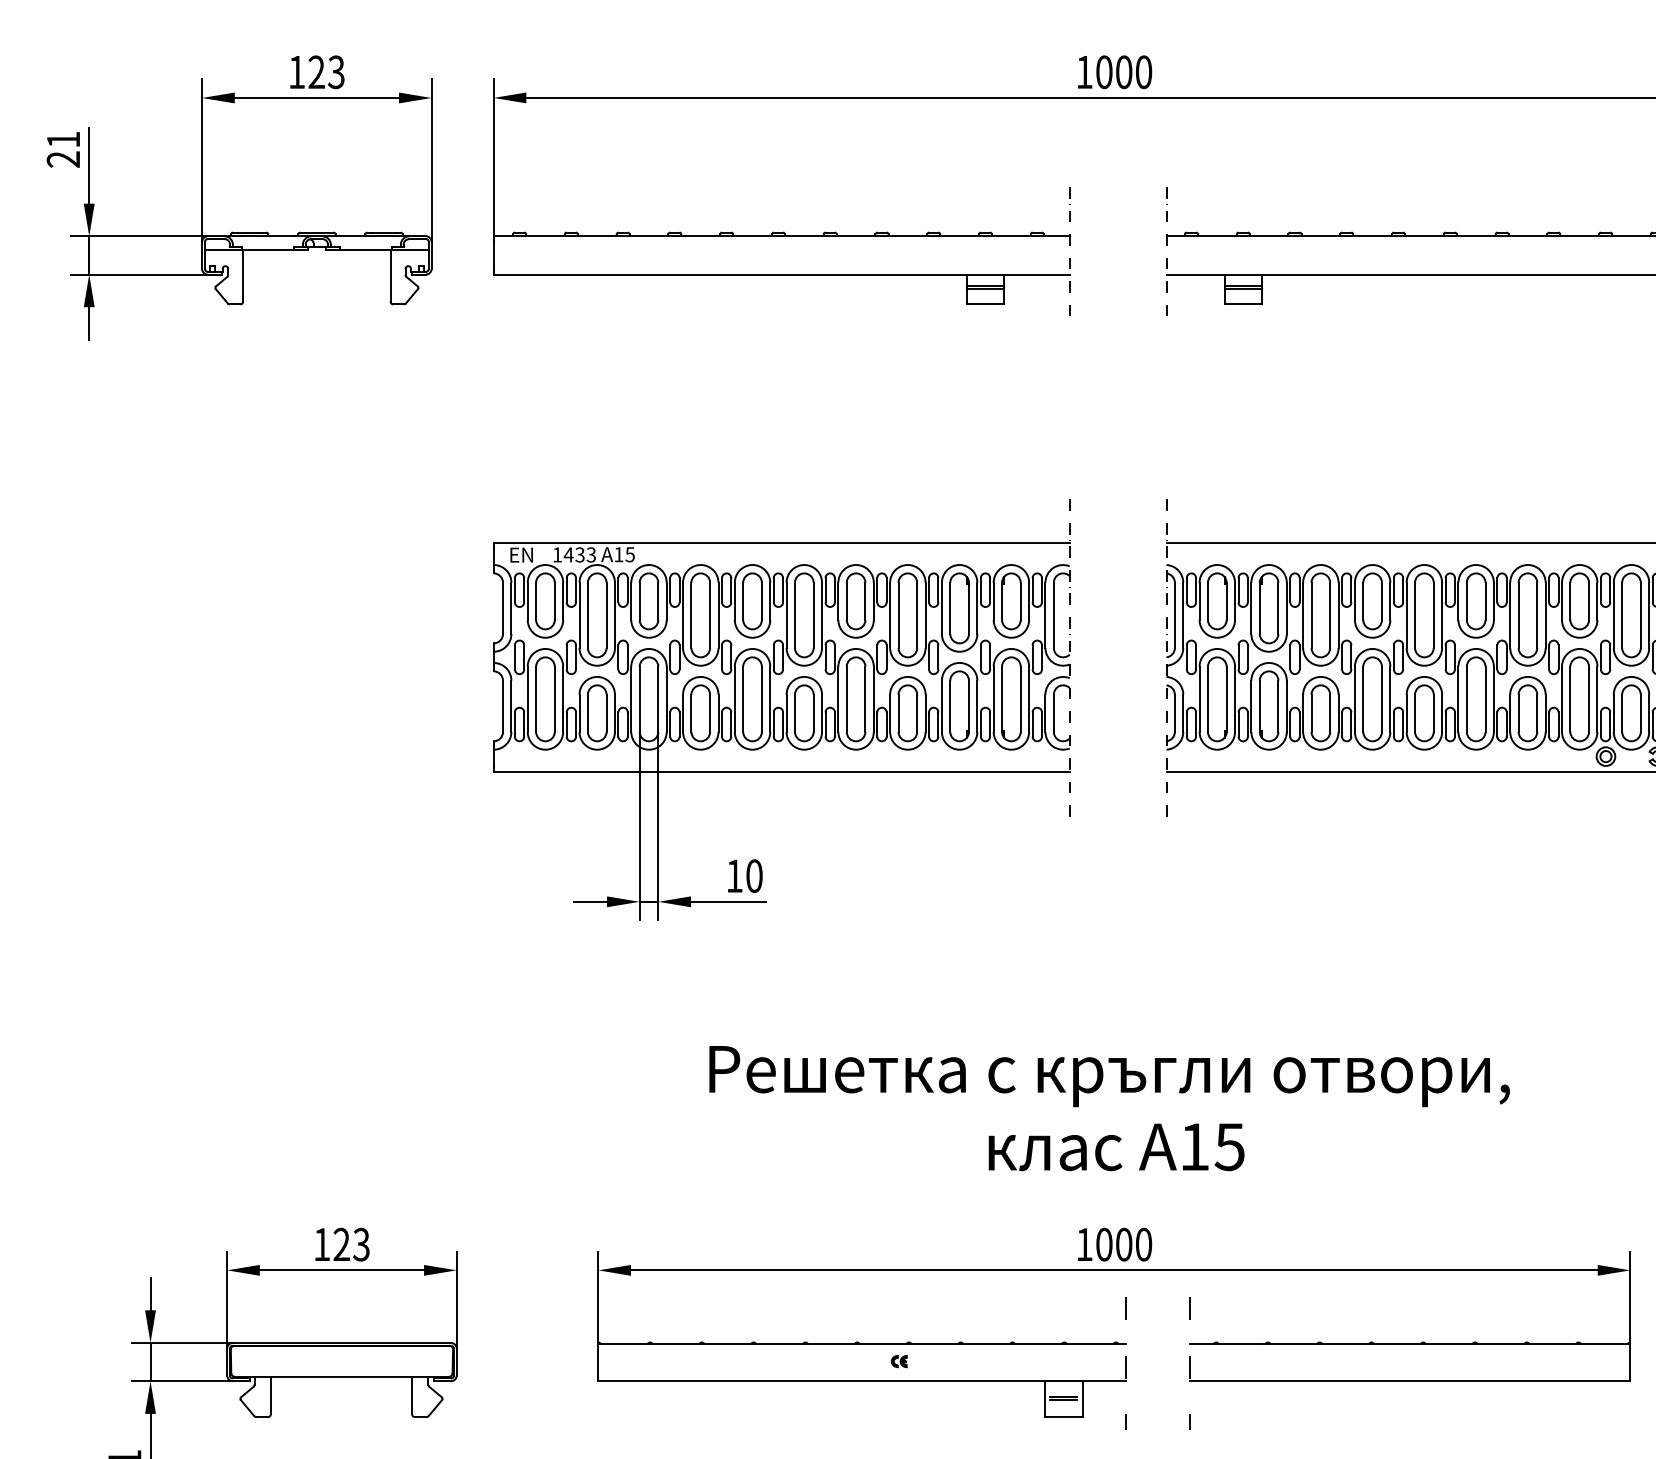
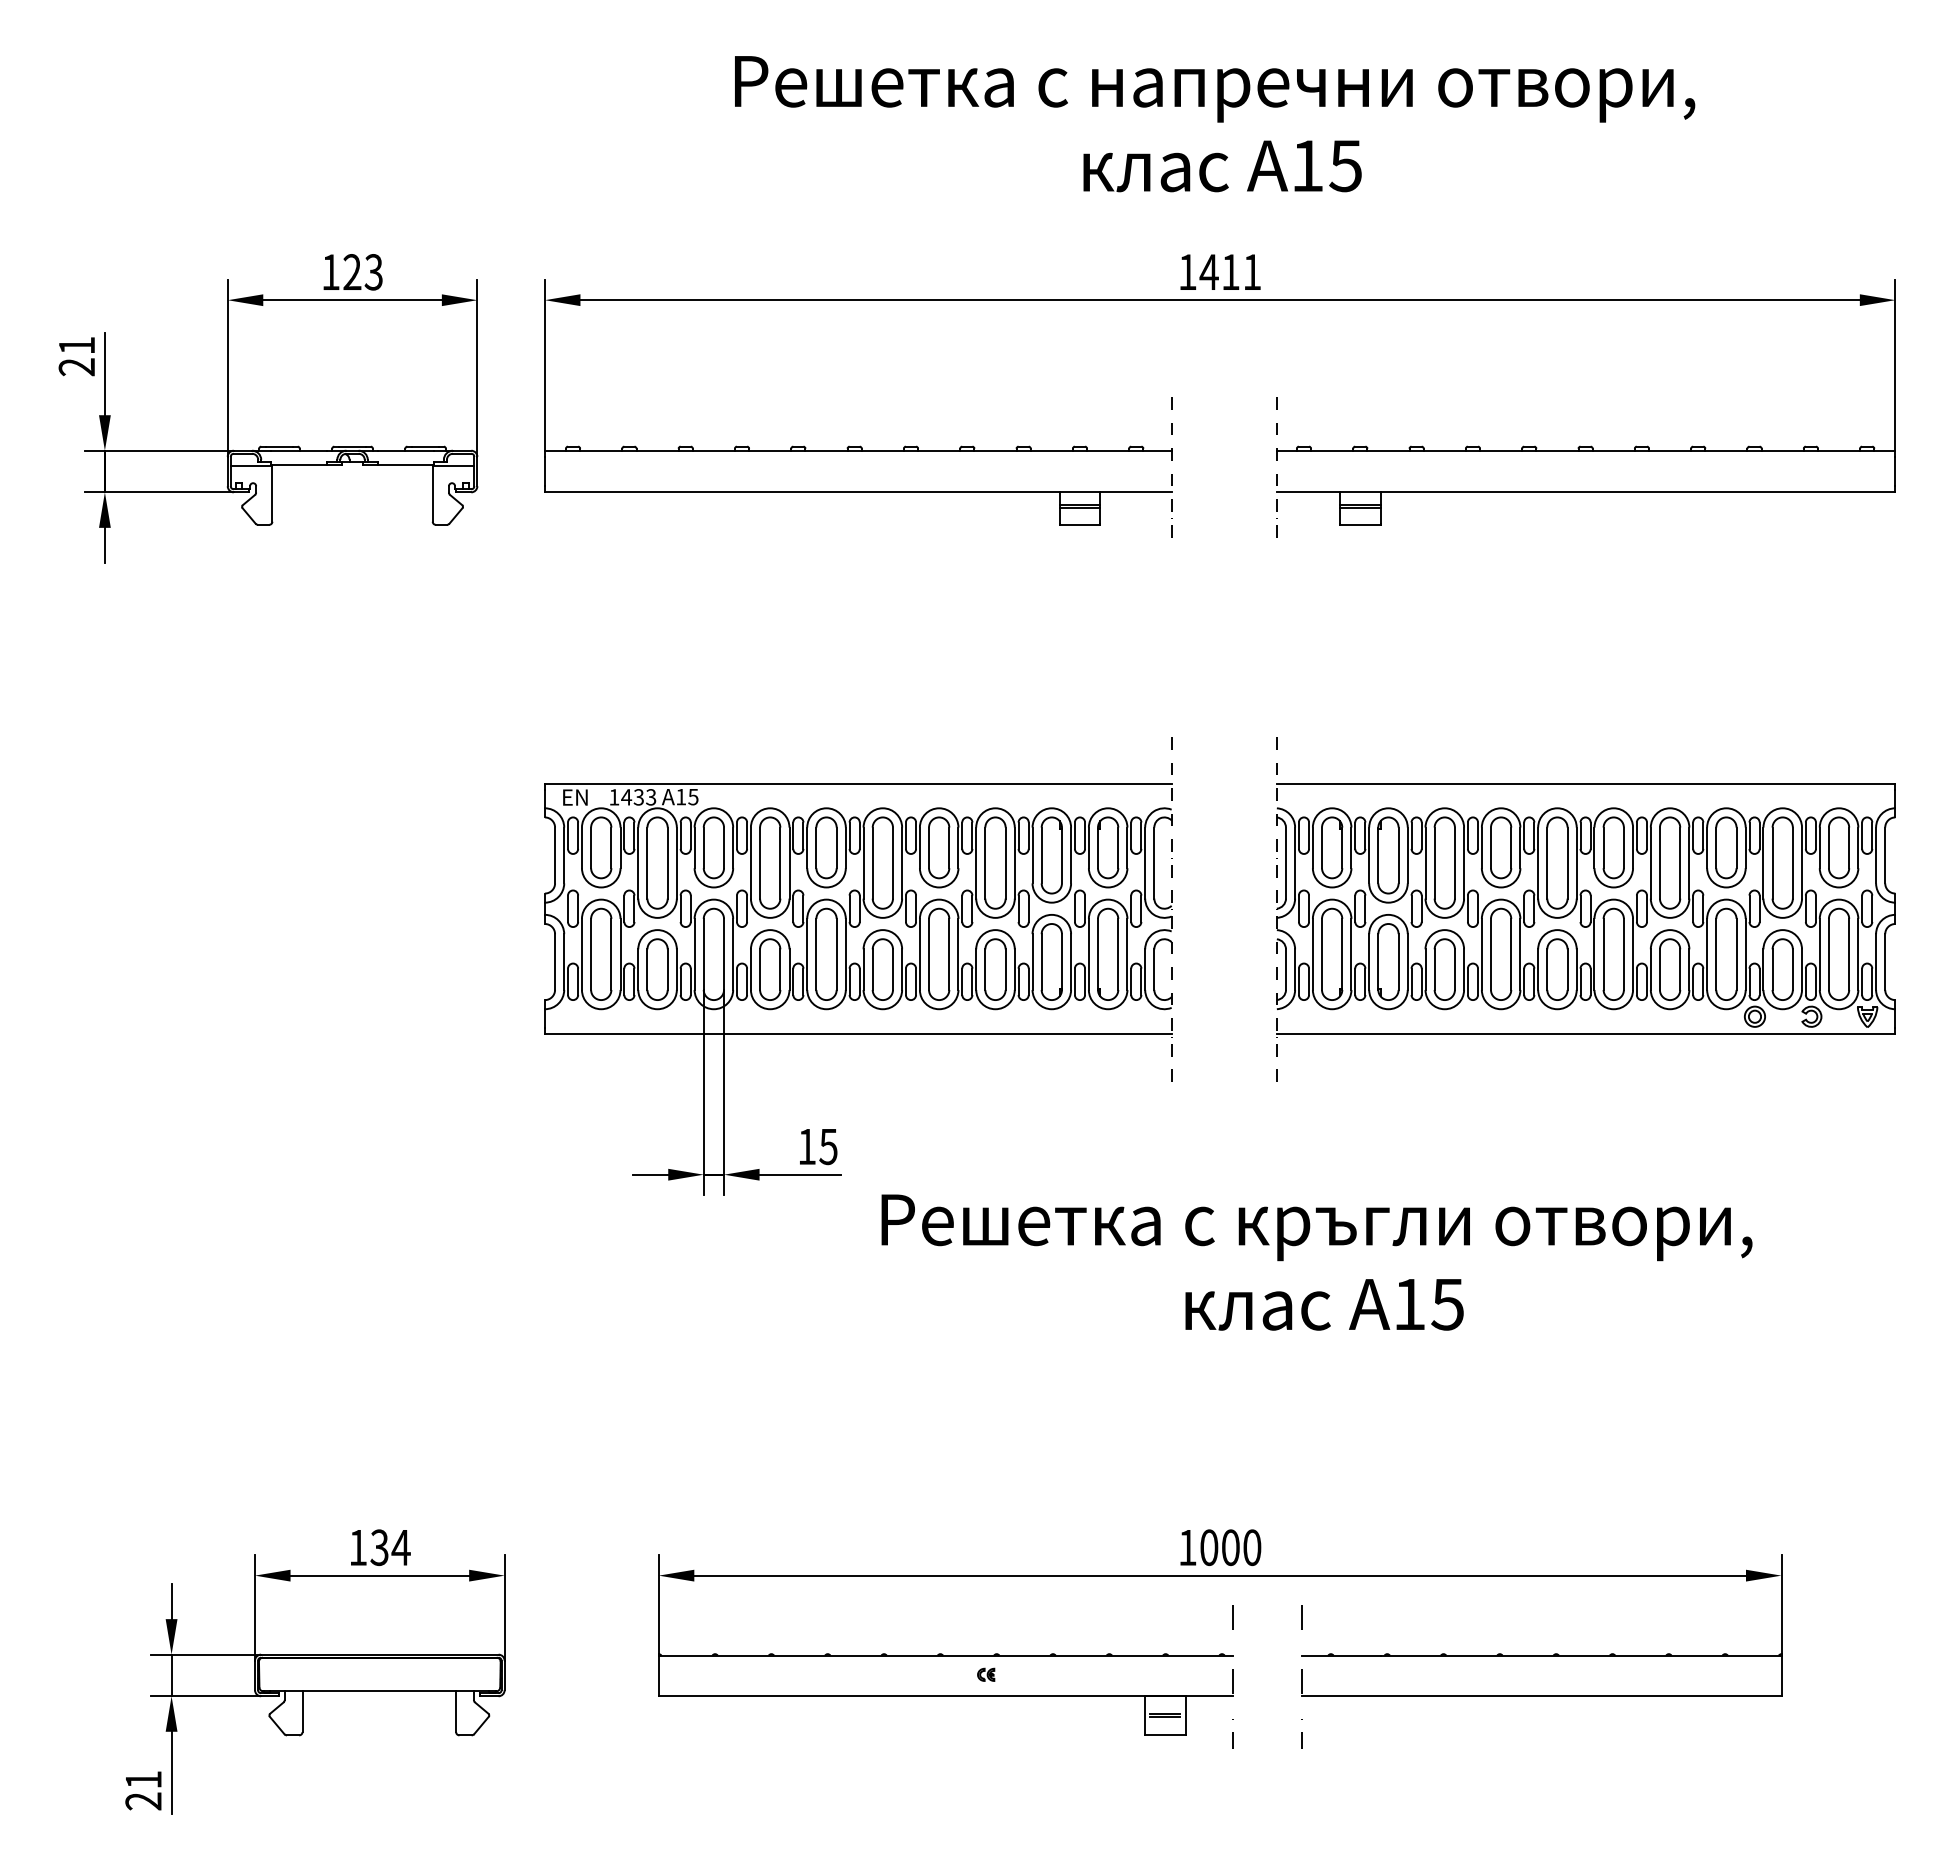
text: (1123, 71) -> (1230, 271), 1000 -> 1411
text: (754, 875) -> (828, 1146), 10 -> 15
text: (1109, 1108) -> (1316, 1262), moved
text: (351, 1244) -> (390, 1547), 123 -> 134

